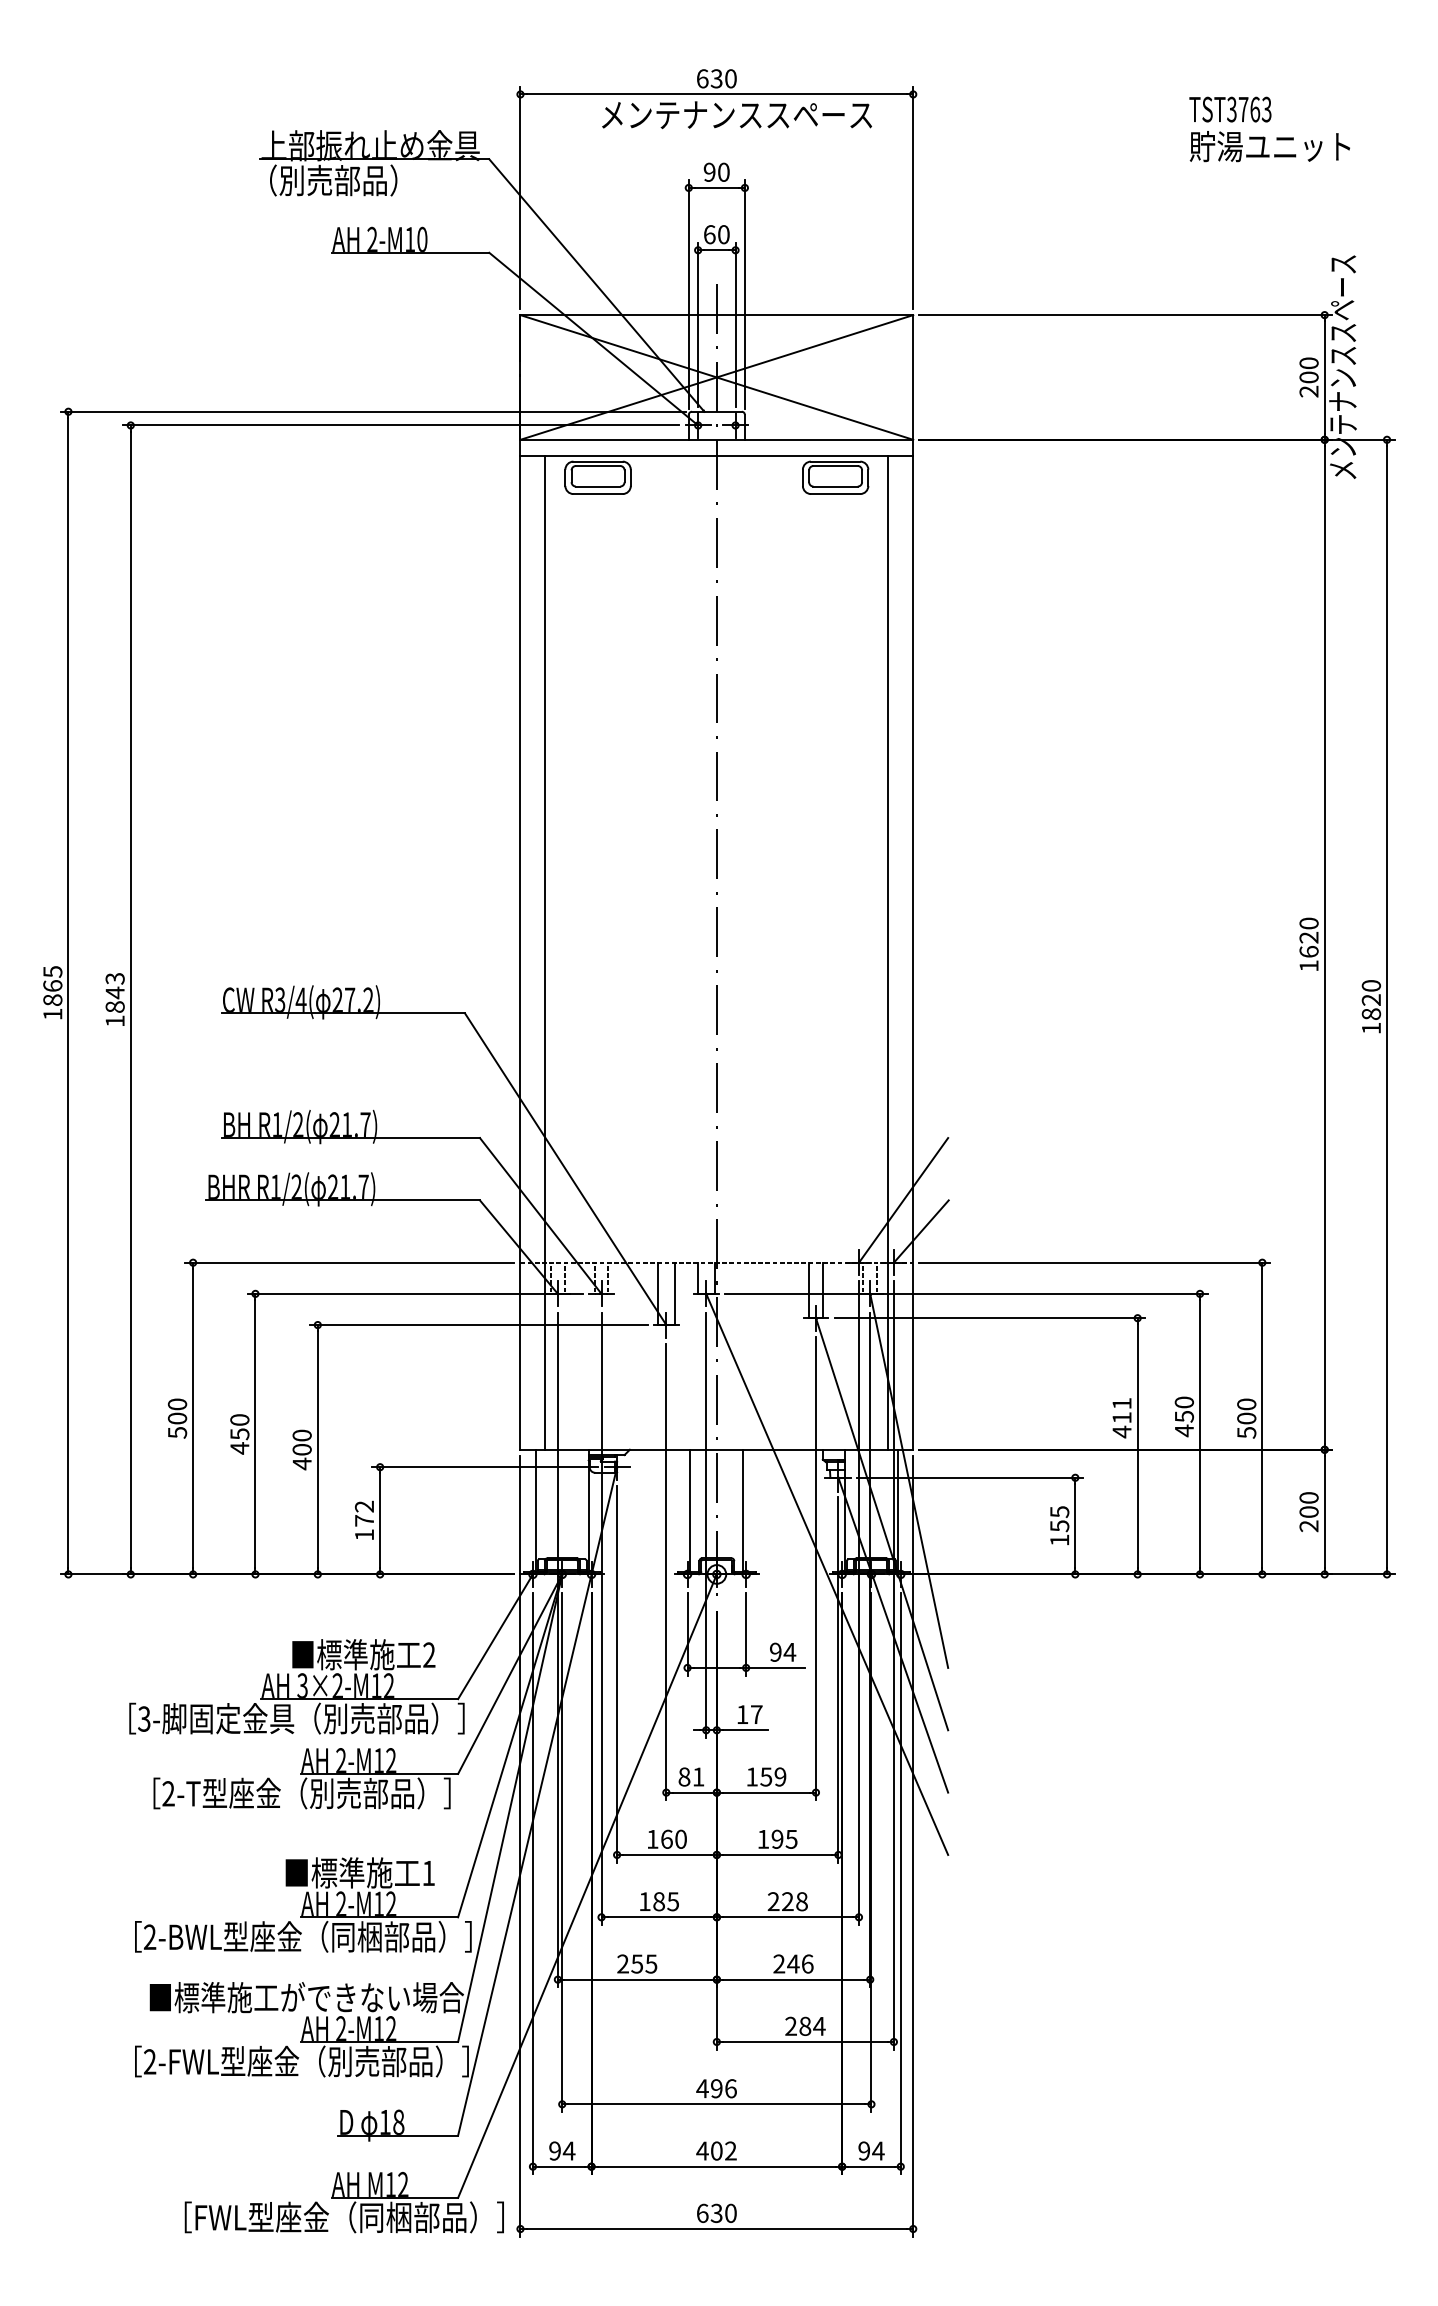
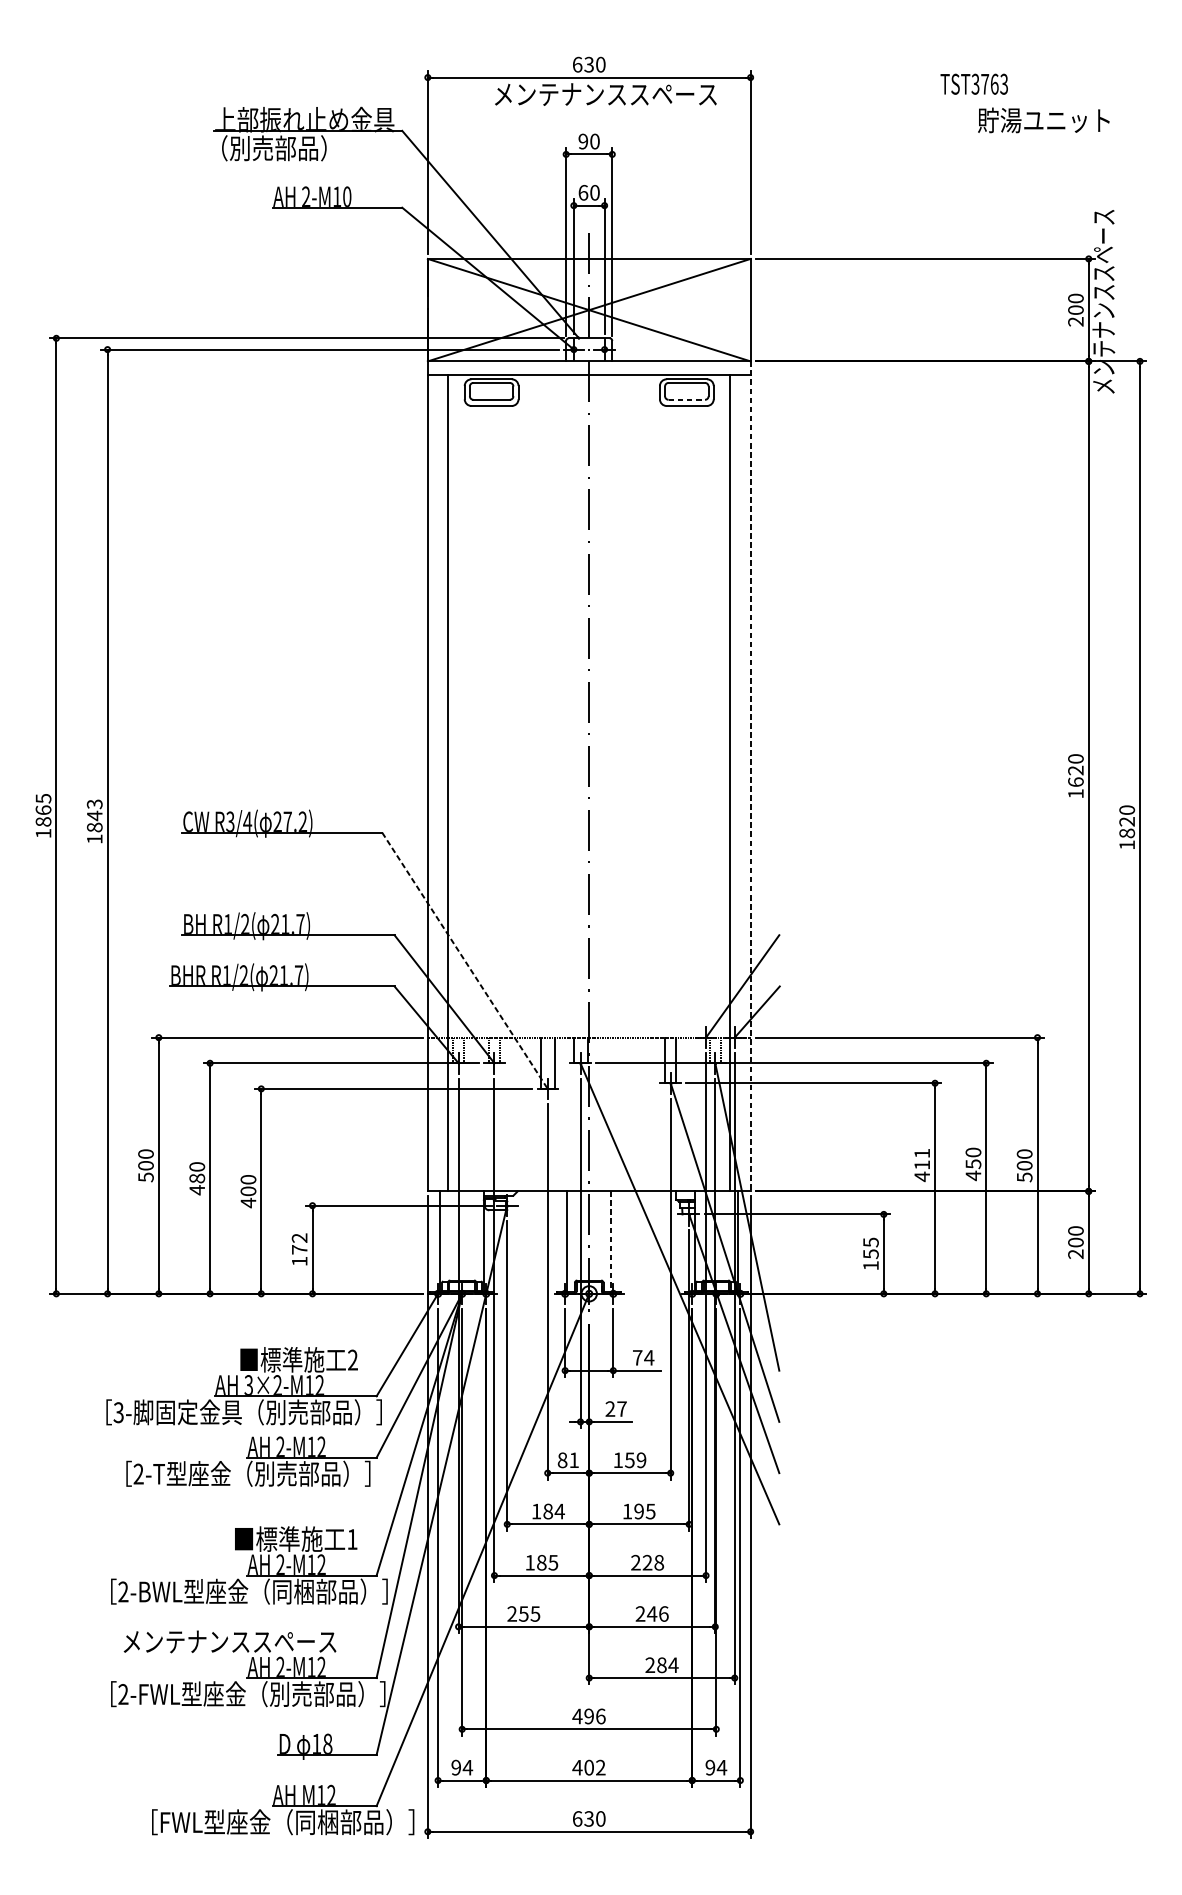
text: (1230, 109) -> (974, 84), moved
line: (836, 486) -> (687, 399), solid -> dashed
line: (913, 944) -> (750, 776), solid -> dashed
line: (565, 1169) -> (464, 961), solid -> dashed
text: (239, 1434) -> (196, 1178), 450 -> 480
line: (743, 1512) -> (611, 1242), solid -> dashed
text: (775, 1651) -> (637, 1357), 94 -> 74
text: (742, 1714) -> (610, 1408), 17 -> 27
text: (674, 1838) -> (554, 1510), 160 -> 184
text: (306, 1997) -> (252, 1641), ■標準施工ができない場合 -> メンテナンススペース

